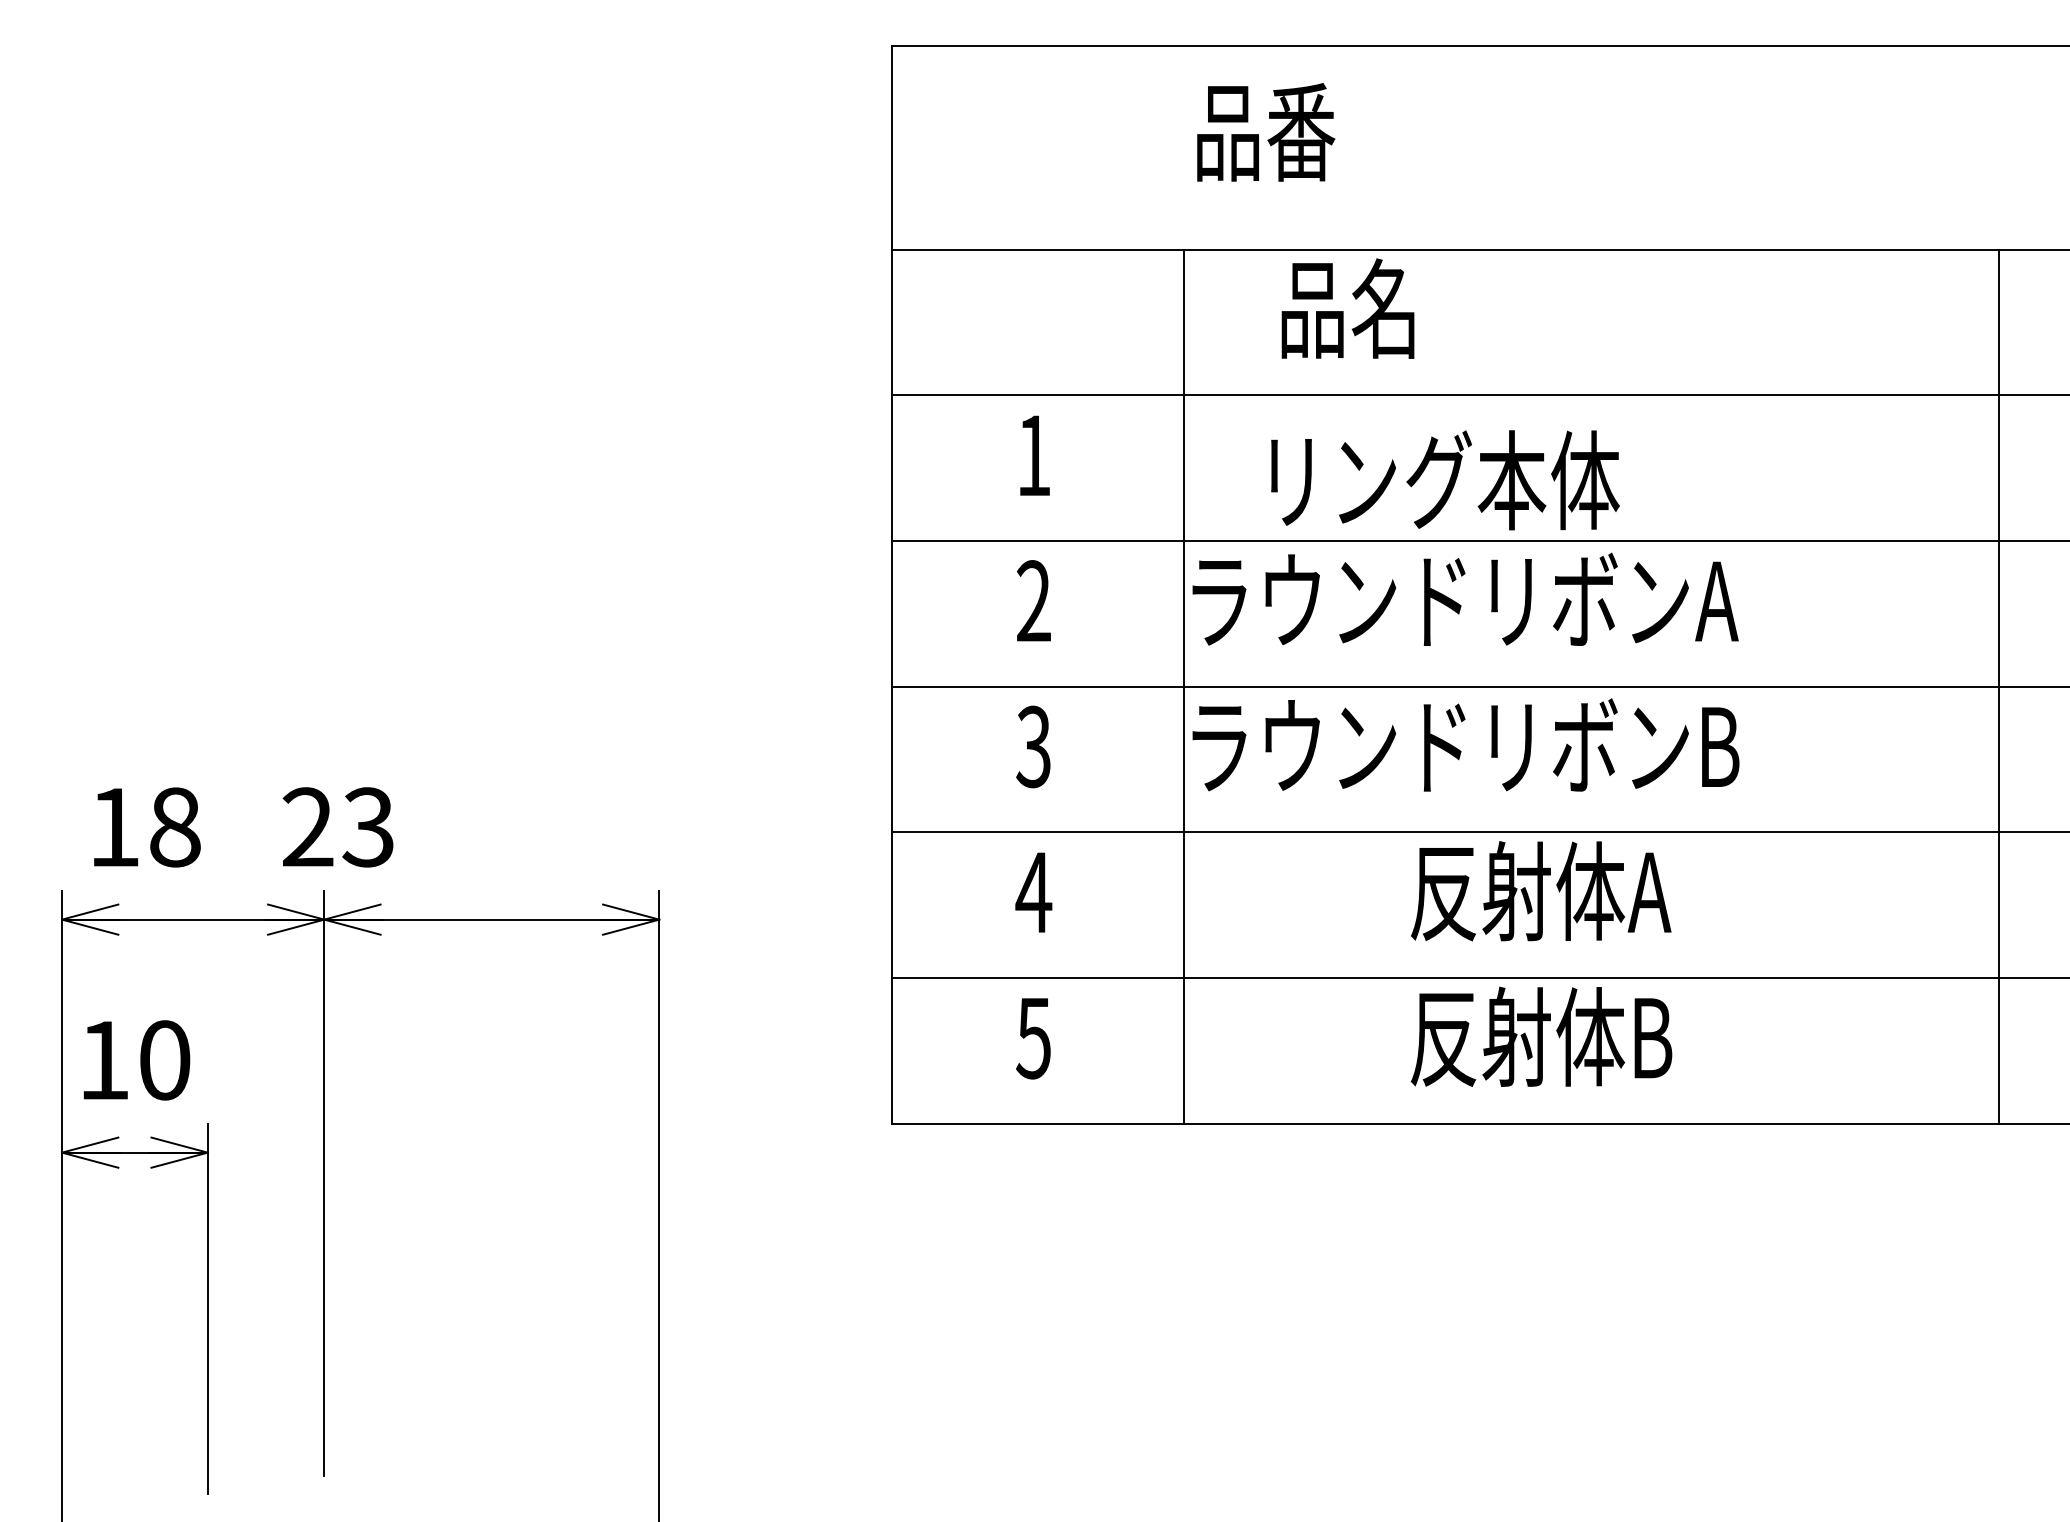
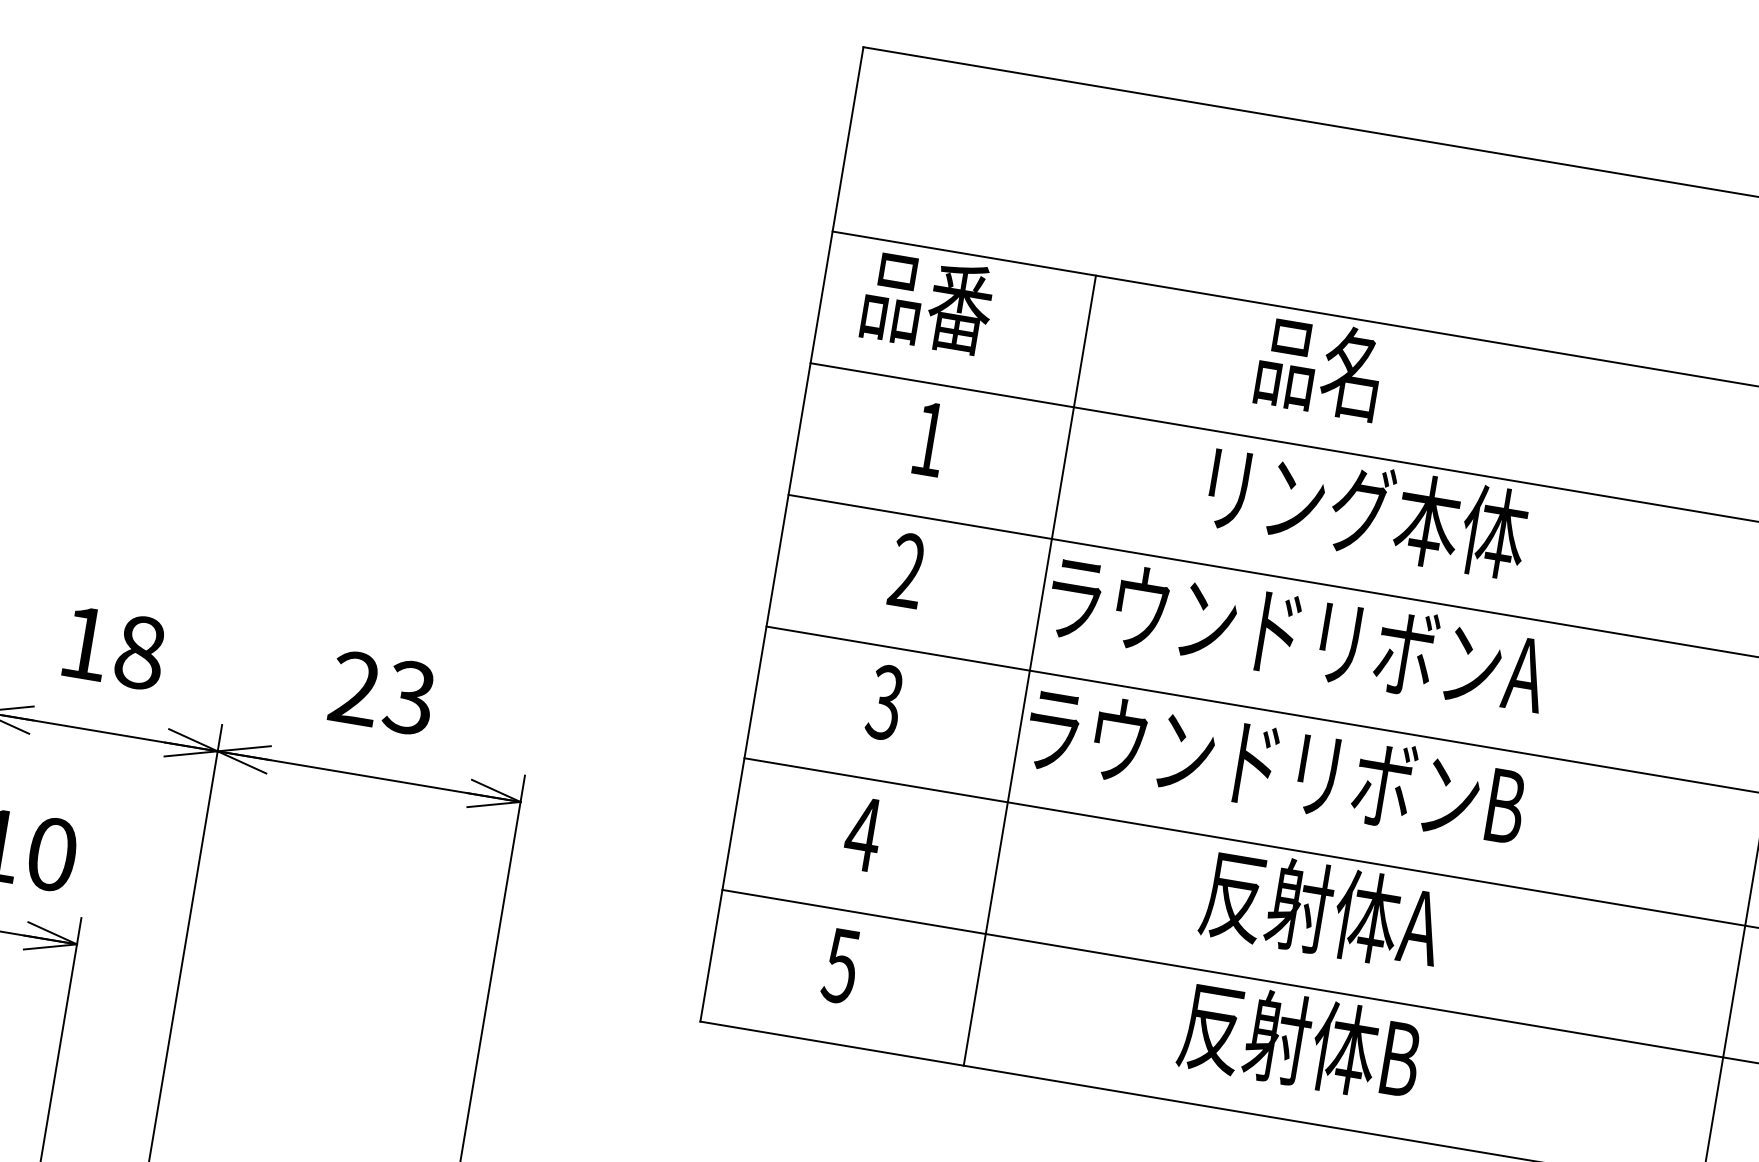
text: (1266, 132) -> (928, 303), moved
text: (1347, 308) -> (1319, 367), moved
text: (1445, 480) -> (1367, 511), moved
text: (147, 827) -> (115, 648), moved
text: (337, 827) -> (381, 693), moved

